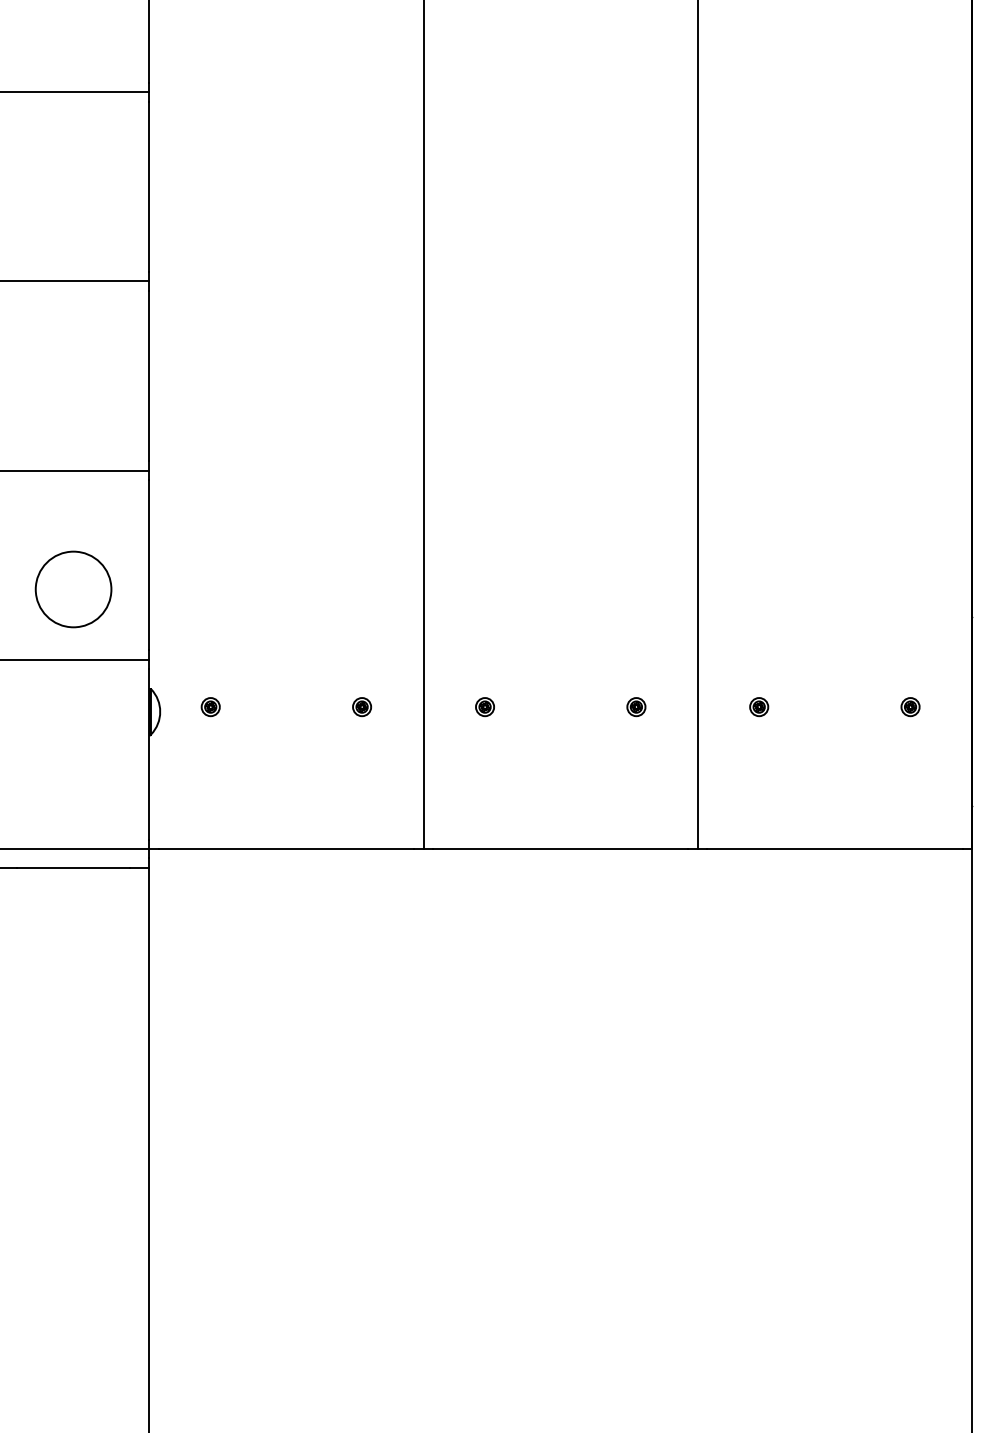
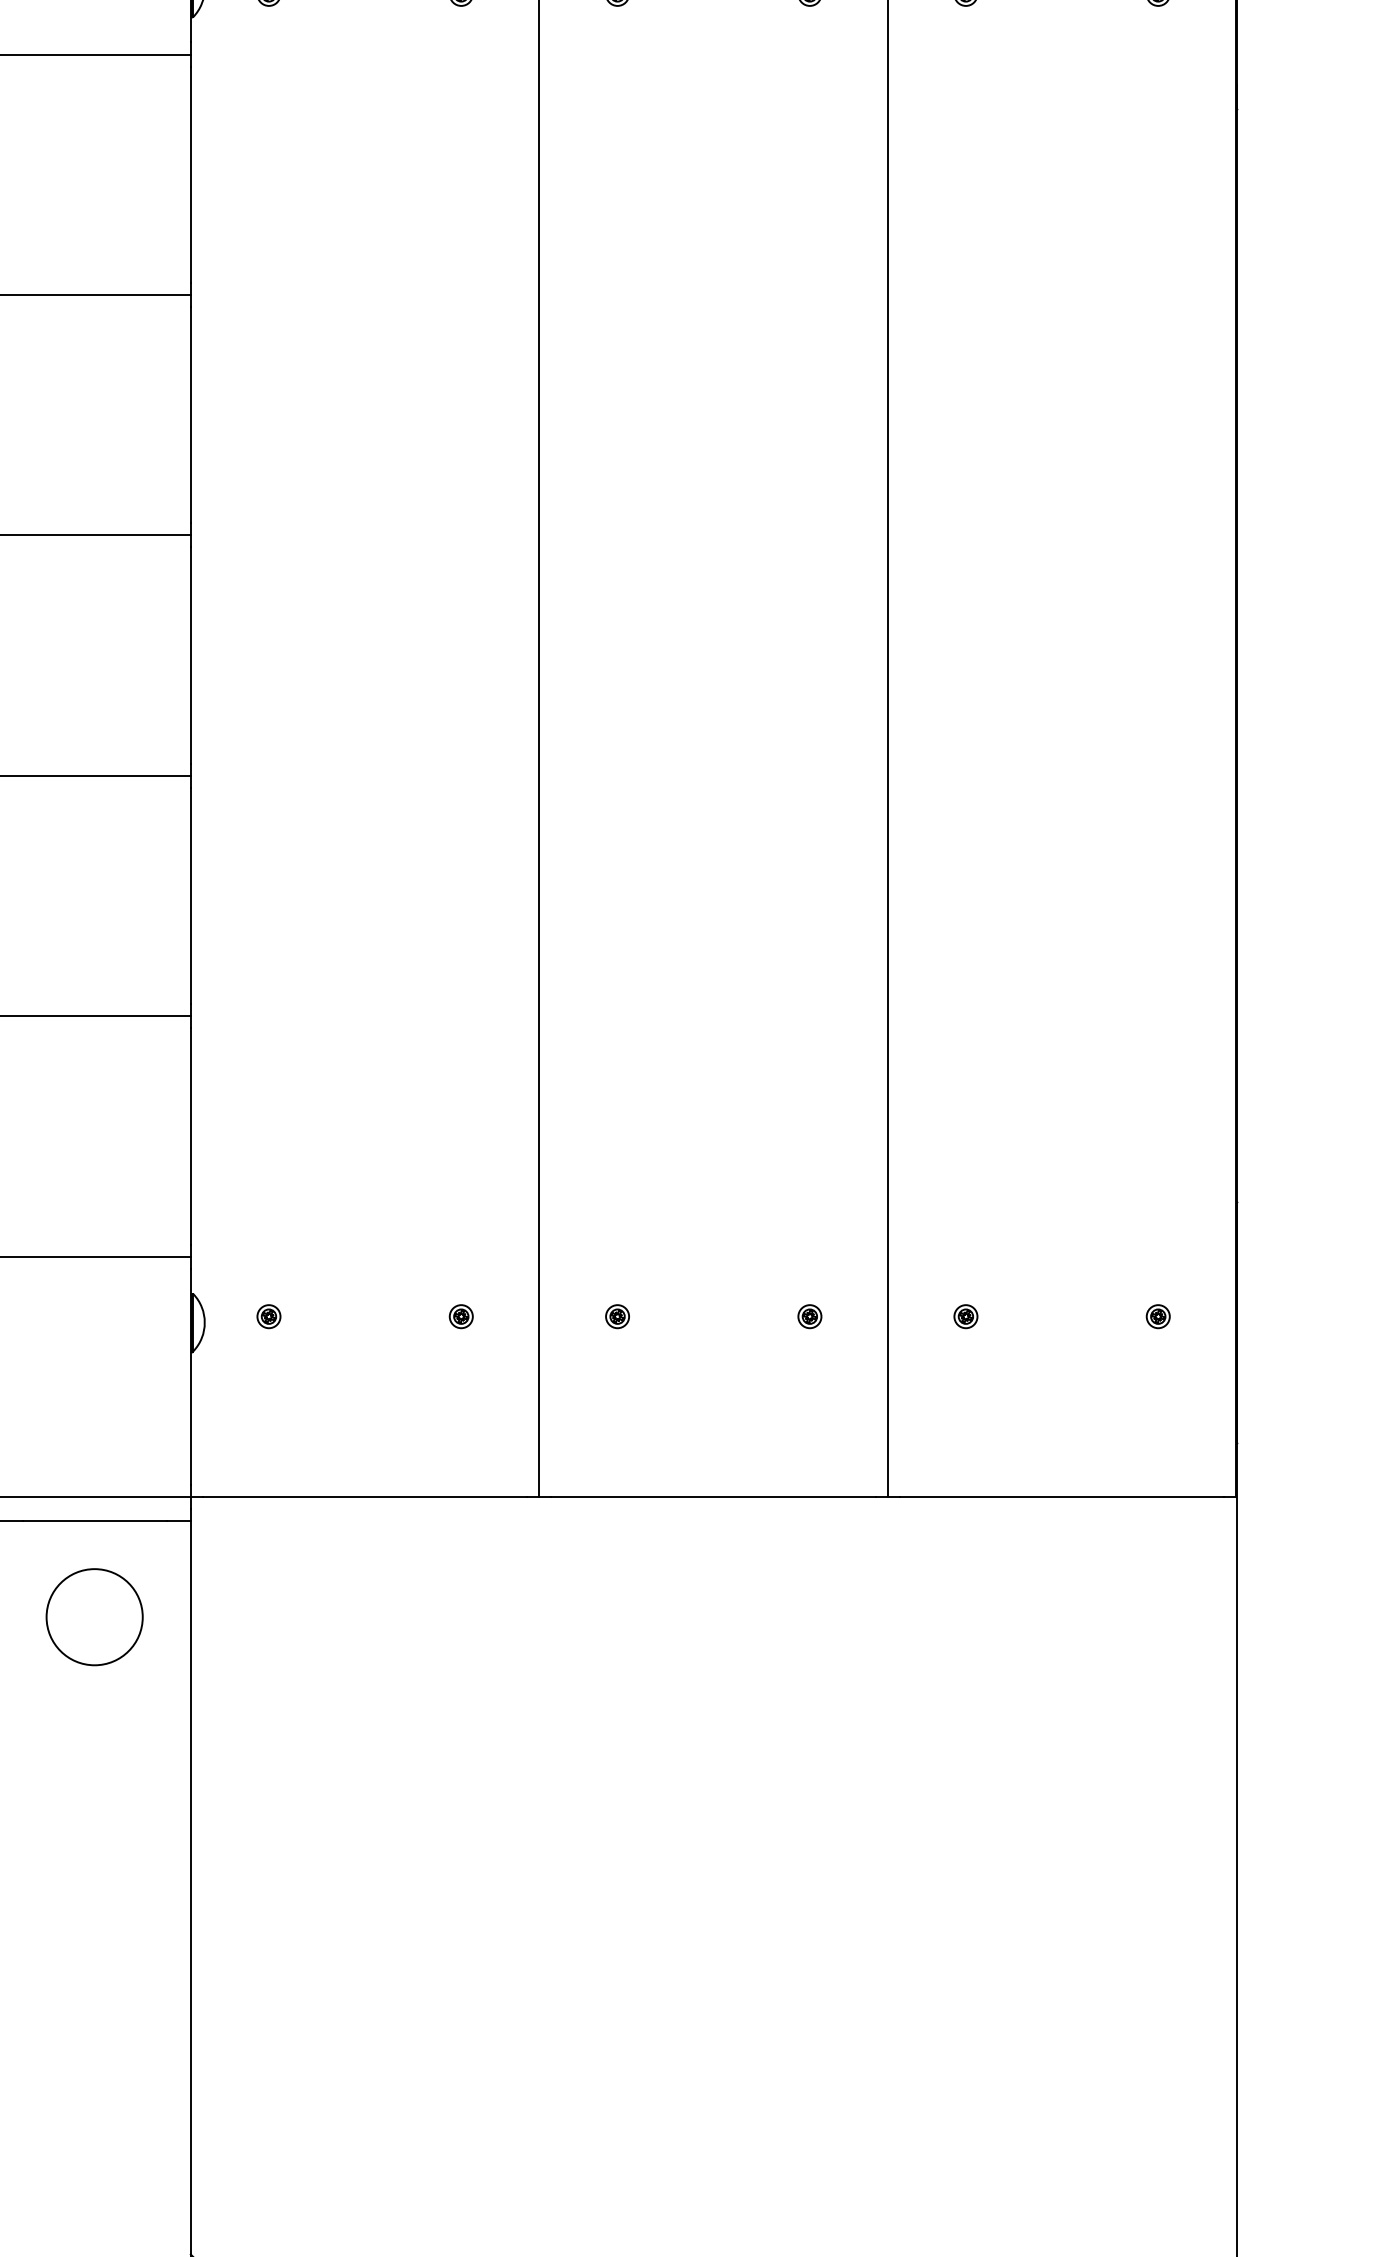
circle: (73, 589) -> (94, 1617), moved

